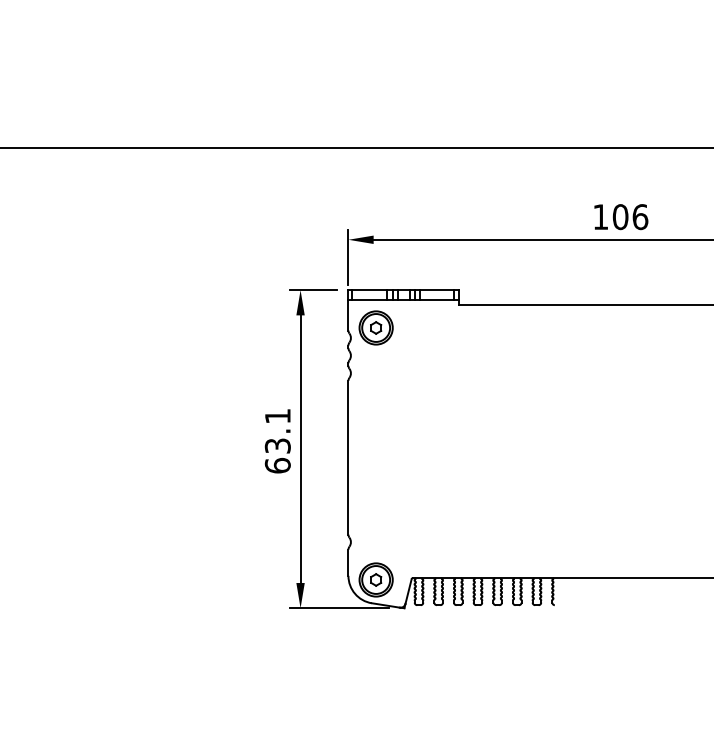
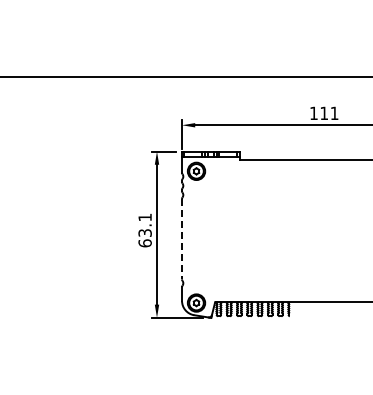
text: (630, 217) -> (329, 113), 106 -> 111
line: (349, 458) -> (182, 239), solid -> dashed

